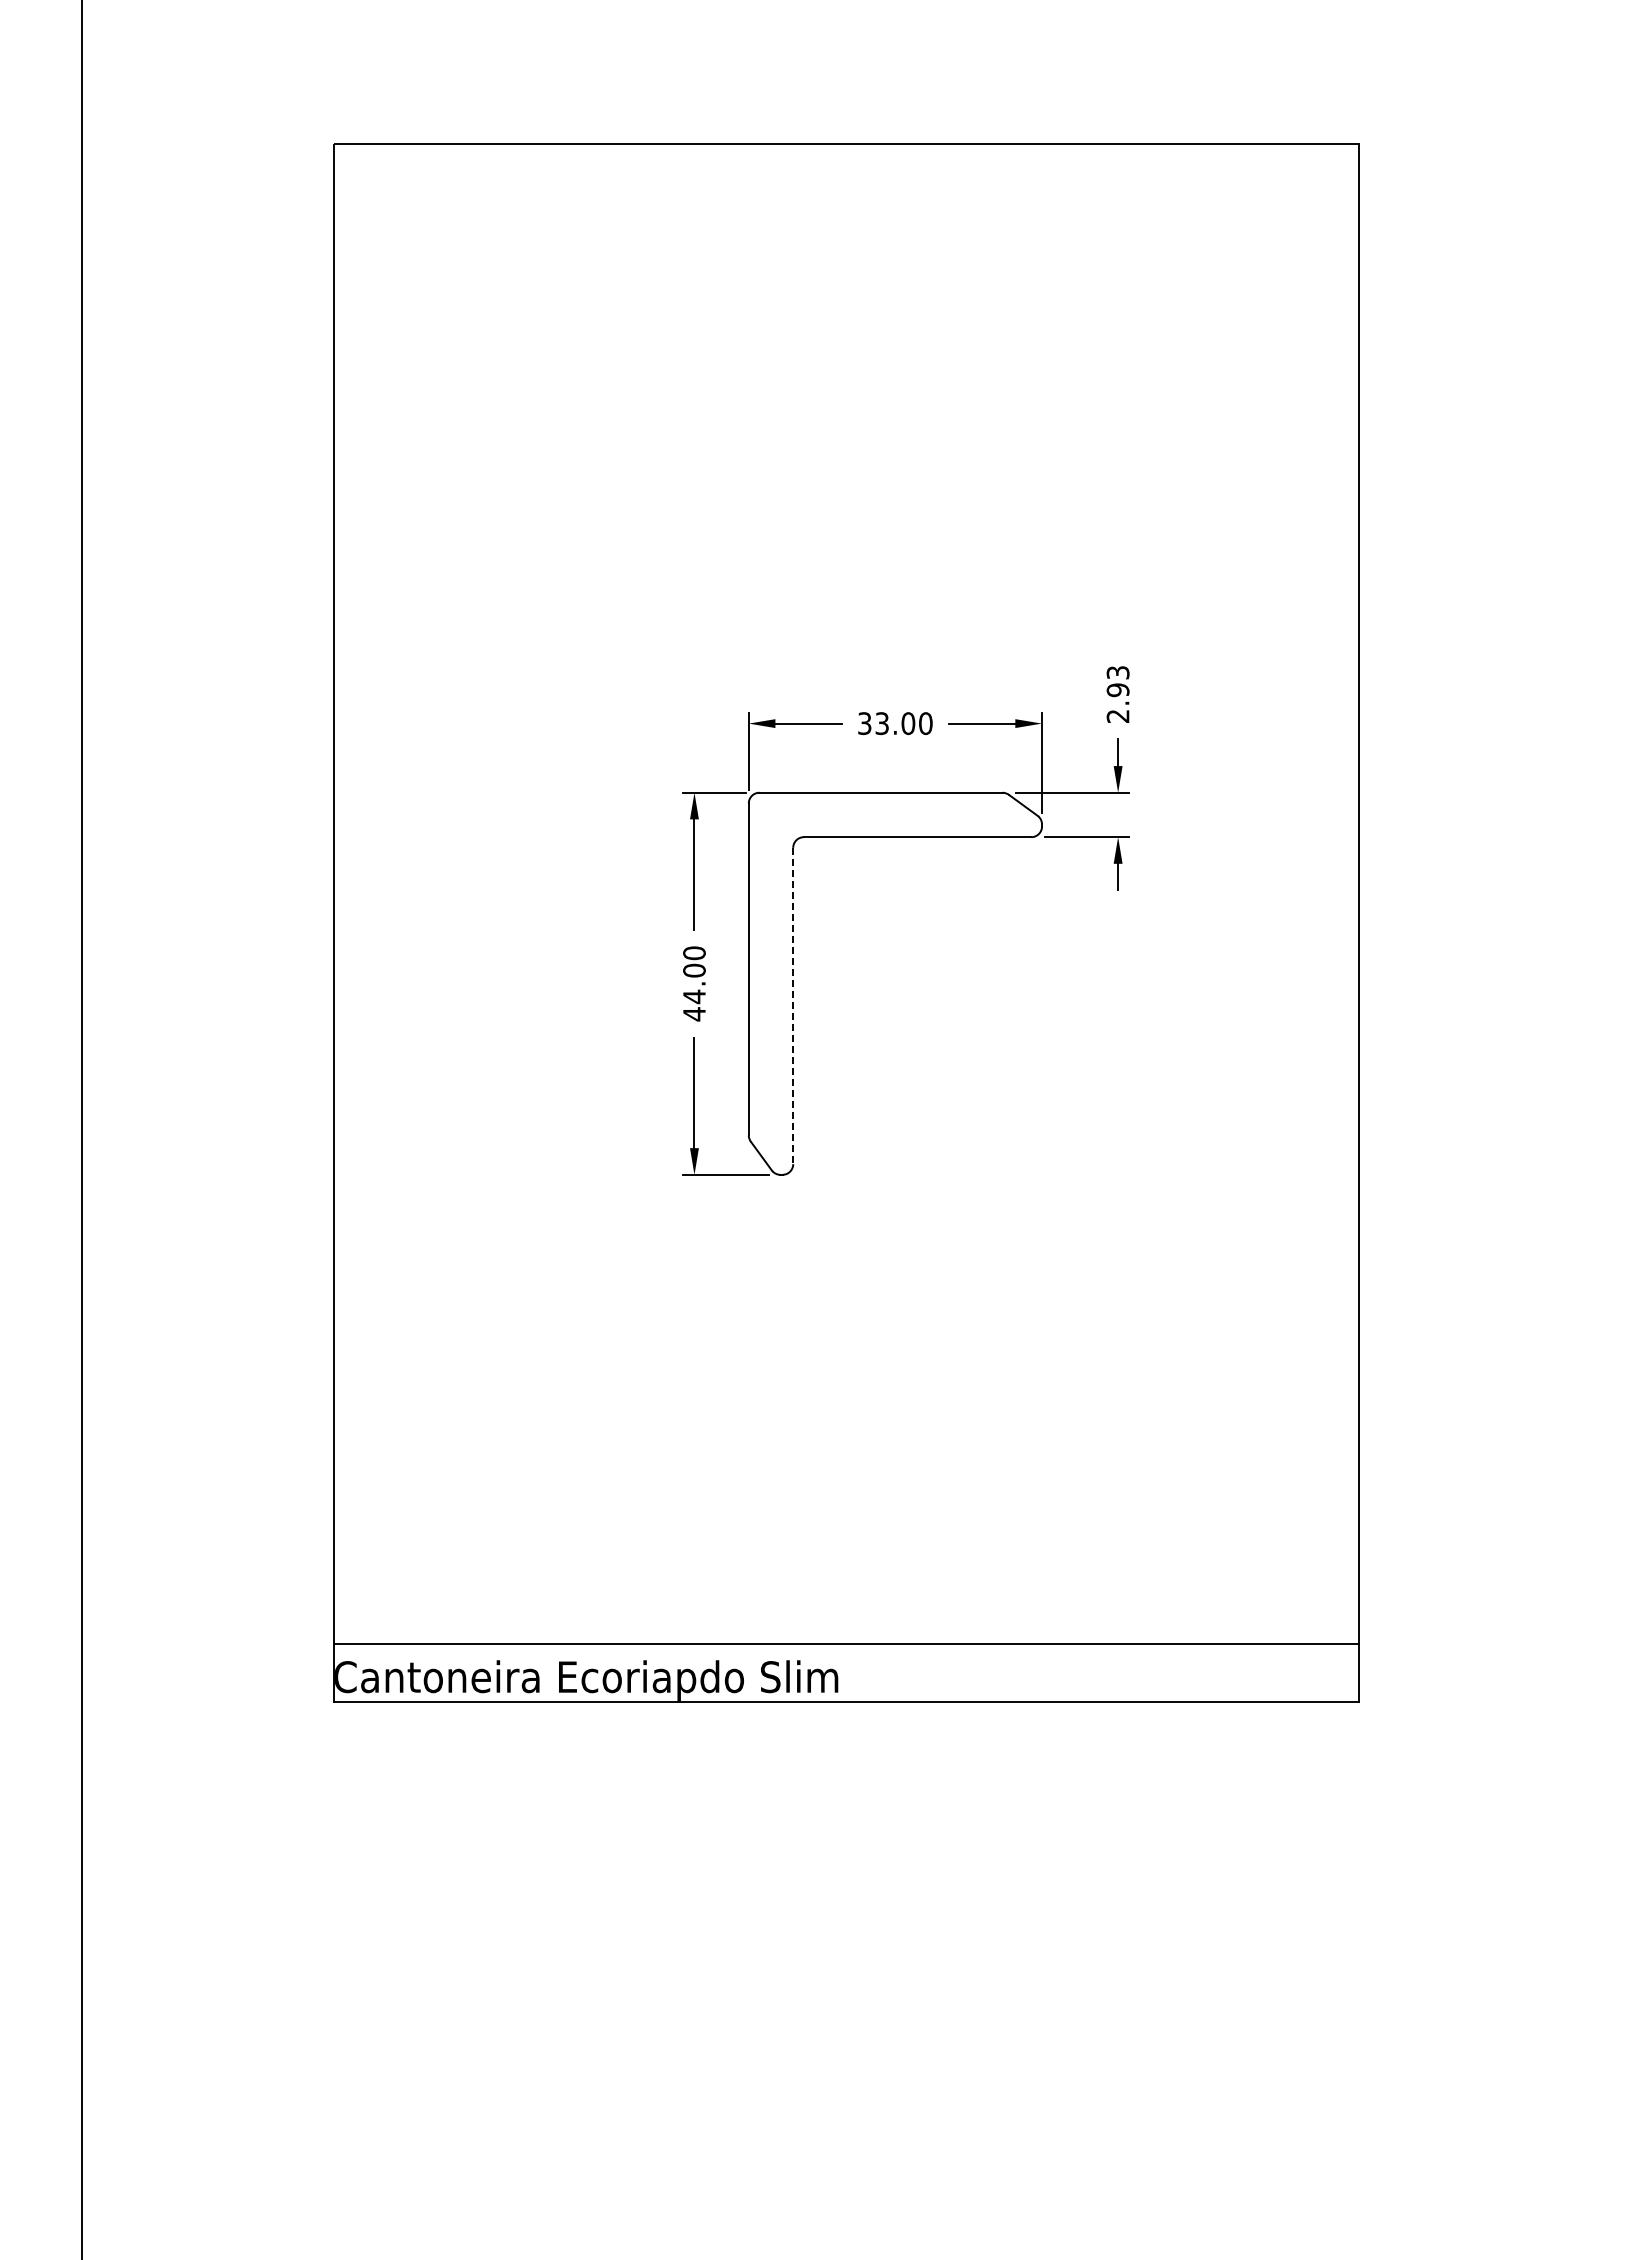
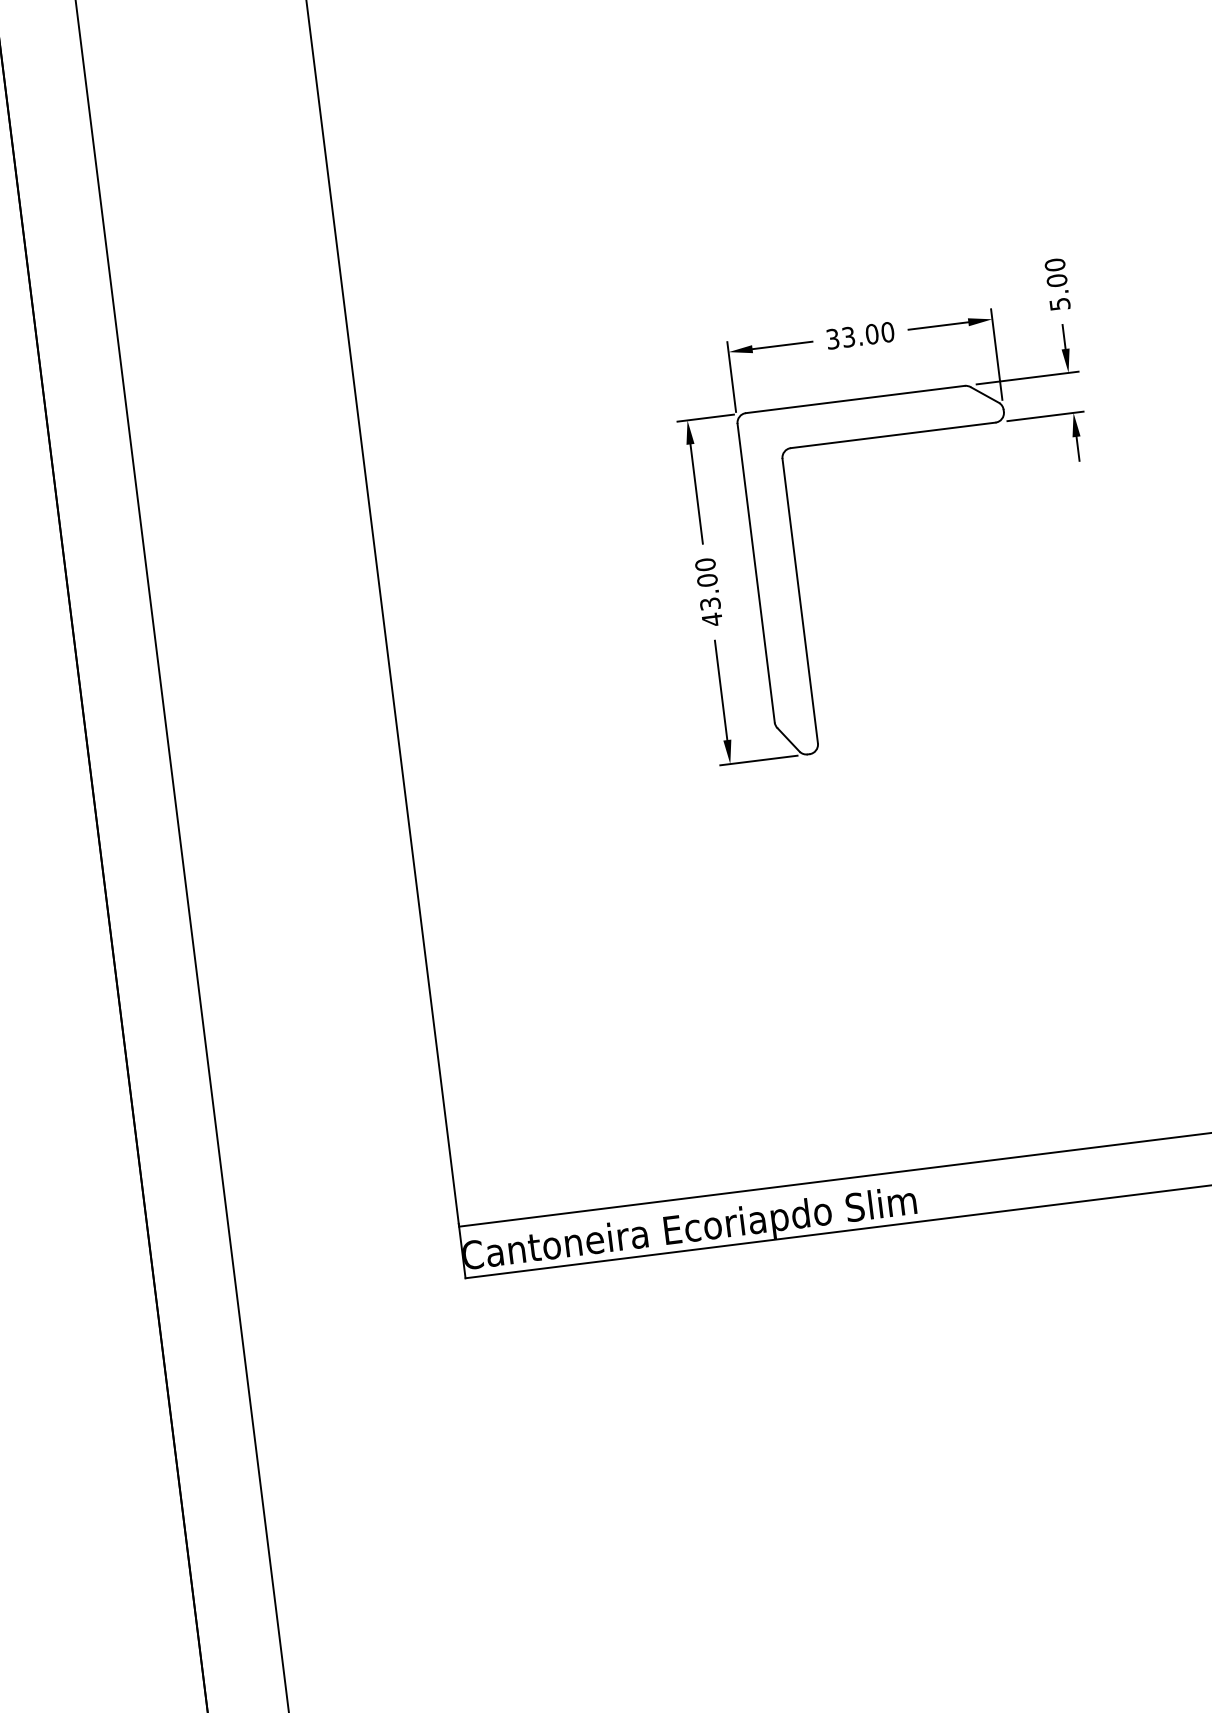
text: (1117, 693) -> (1056, 283), 2.93 -> 5.00
text: (694, 996) -> (710, 603), 44.00 -> 43.00
line: (793, 1006) -> (800, 601), dashed -> solid

